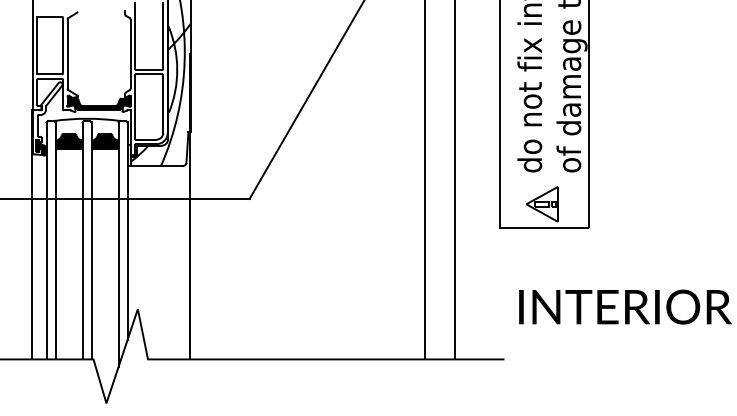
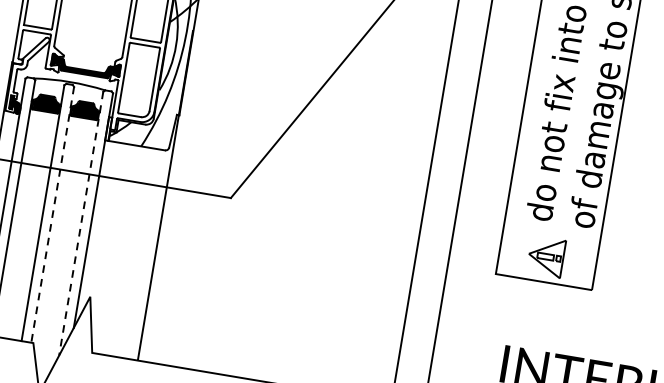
line: (91, 240) -> (52, 214), solid -> dashed
line: (118, 245) -> (80, 224), solid -> dashed

